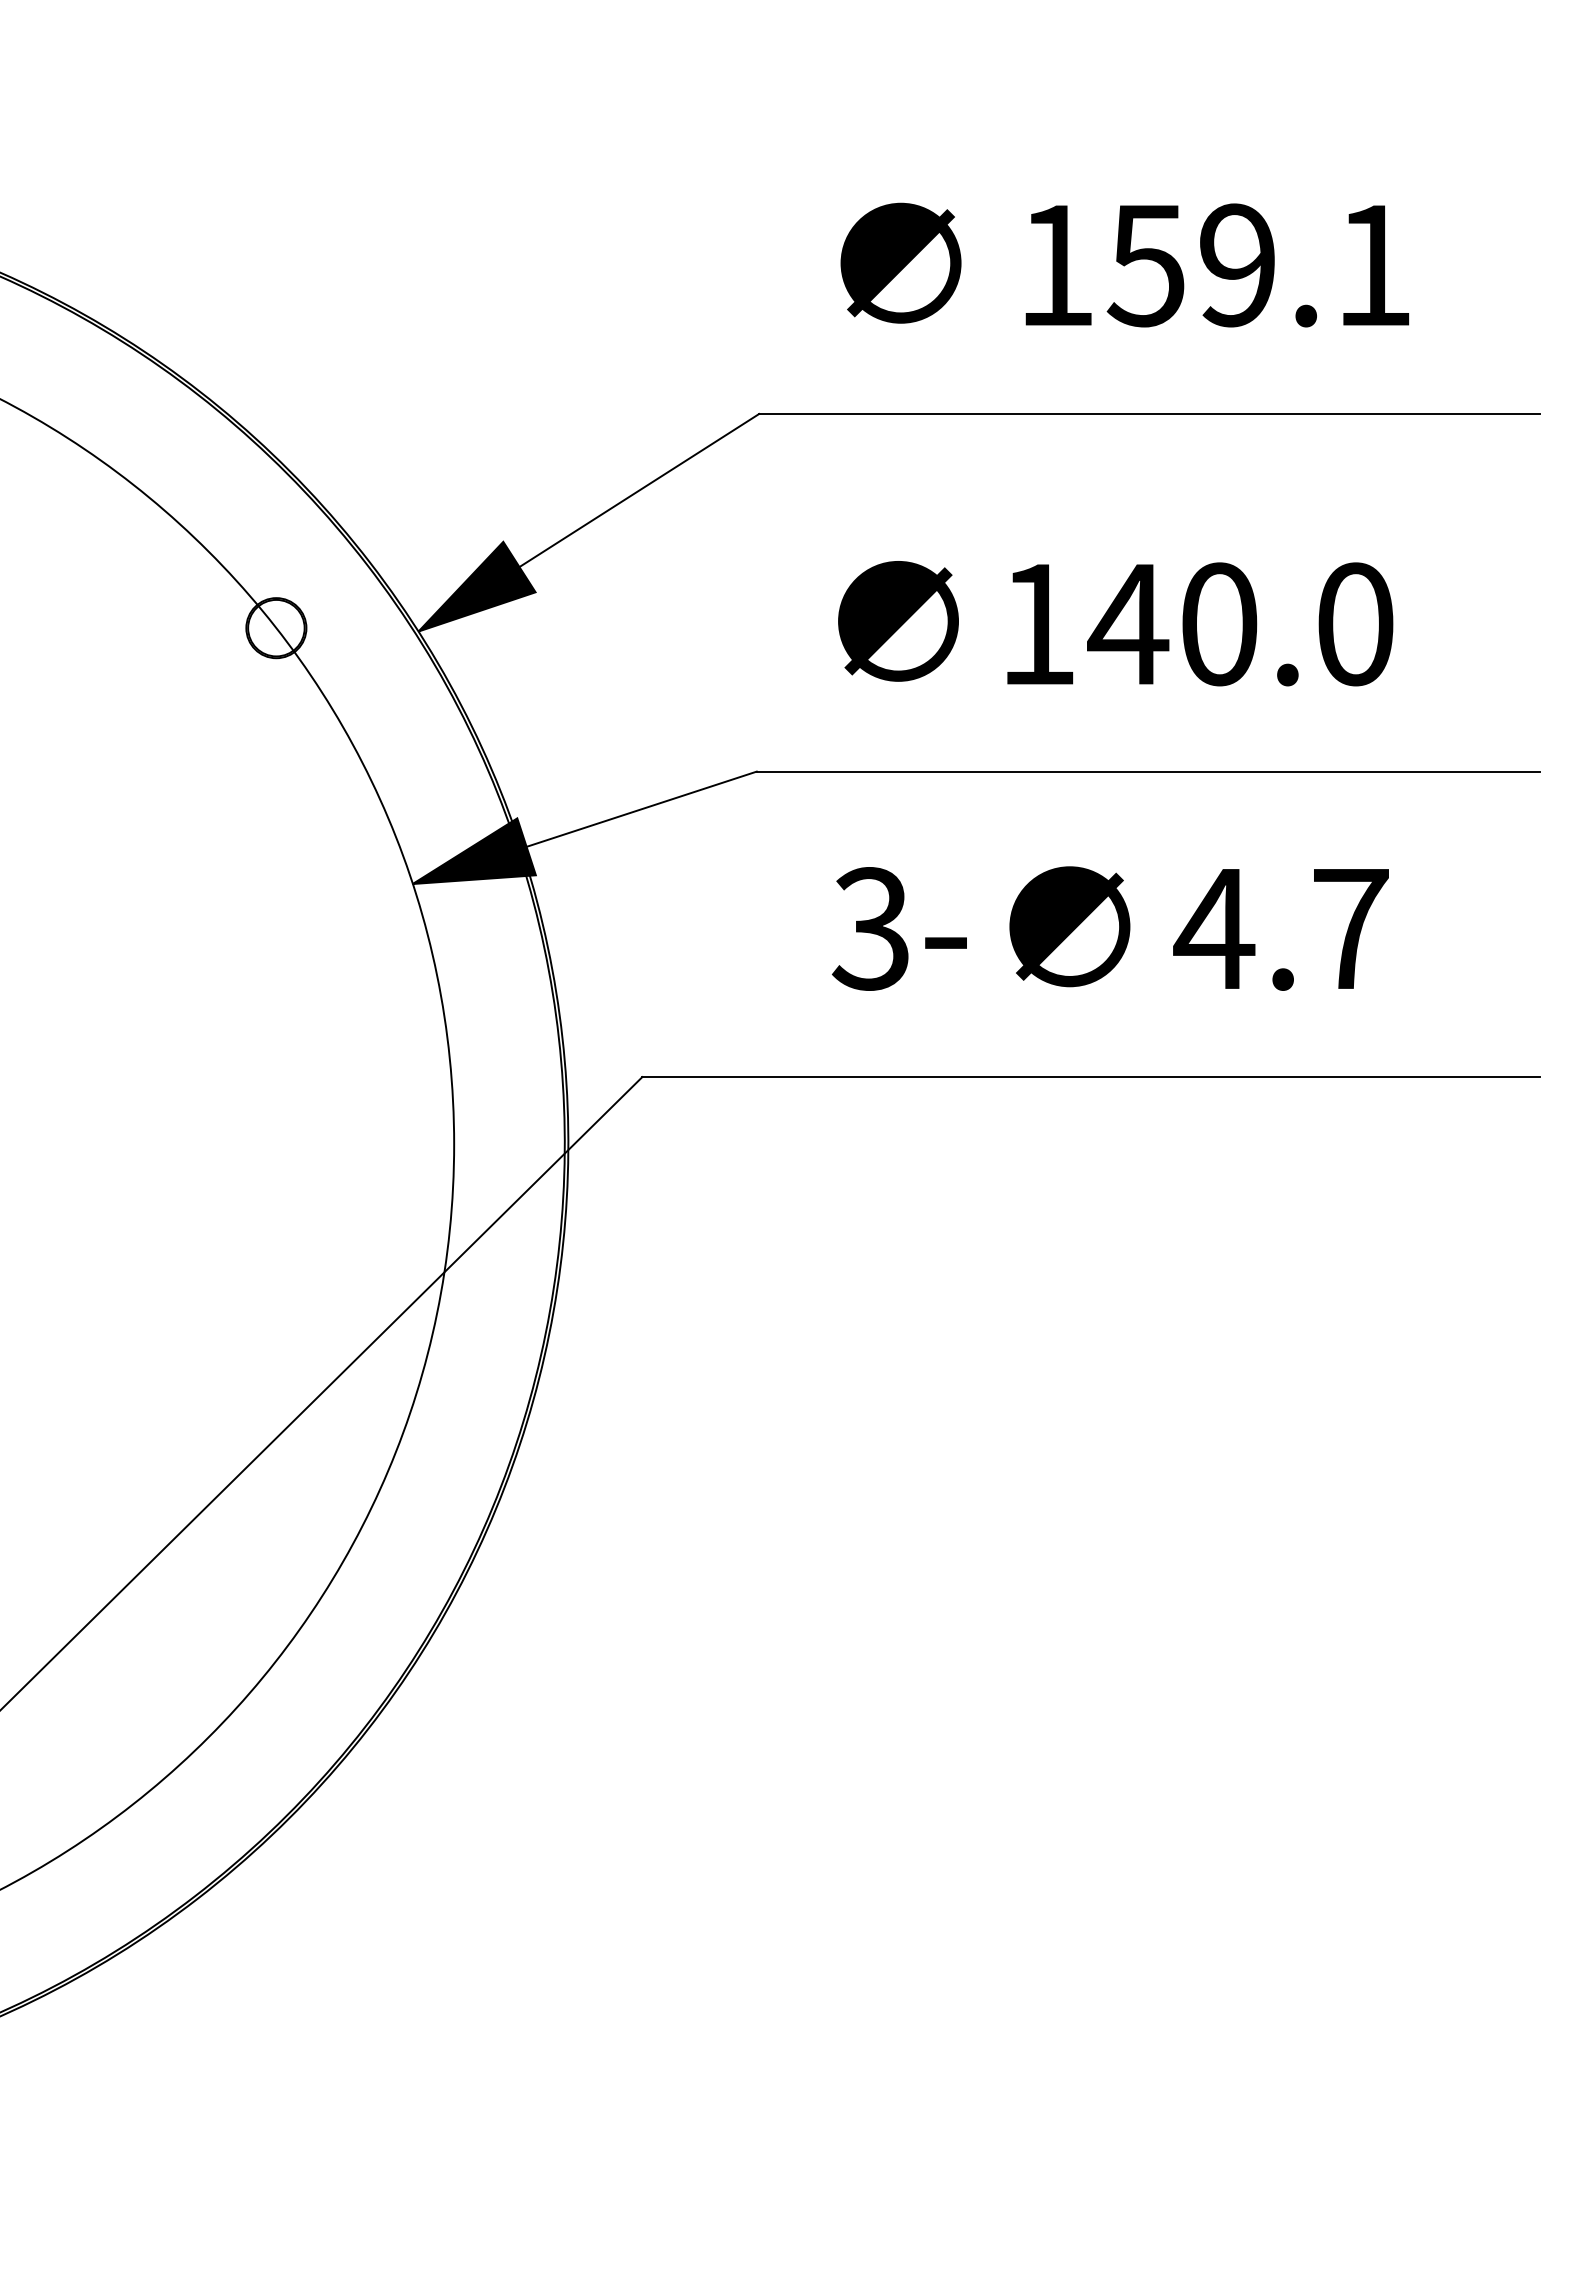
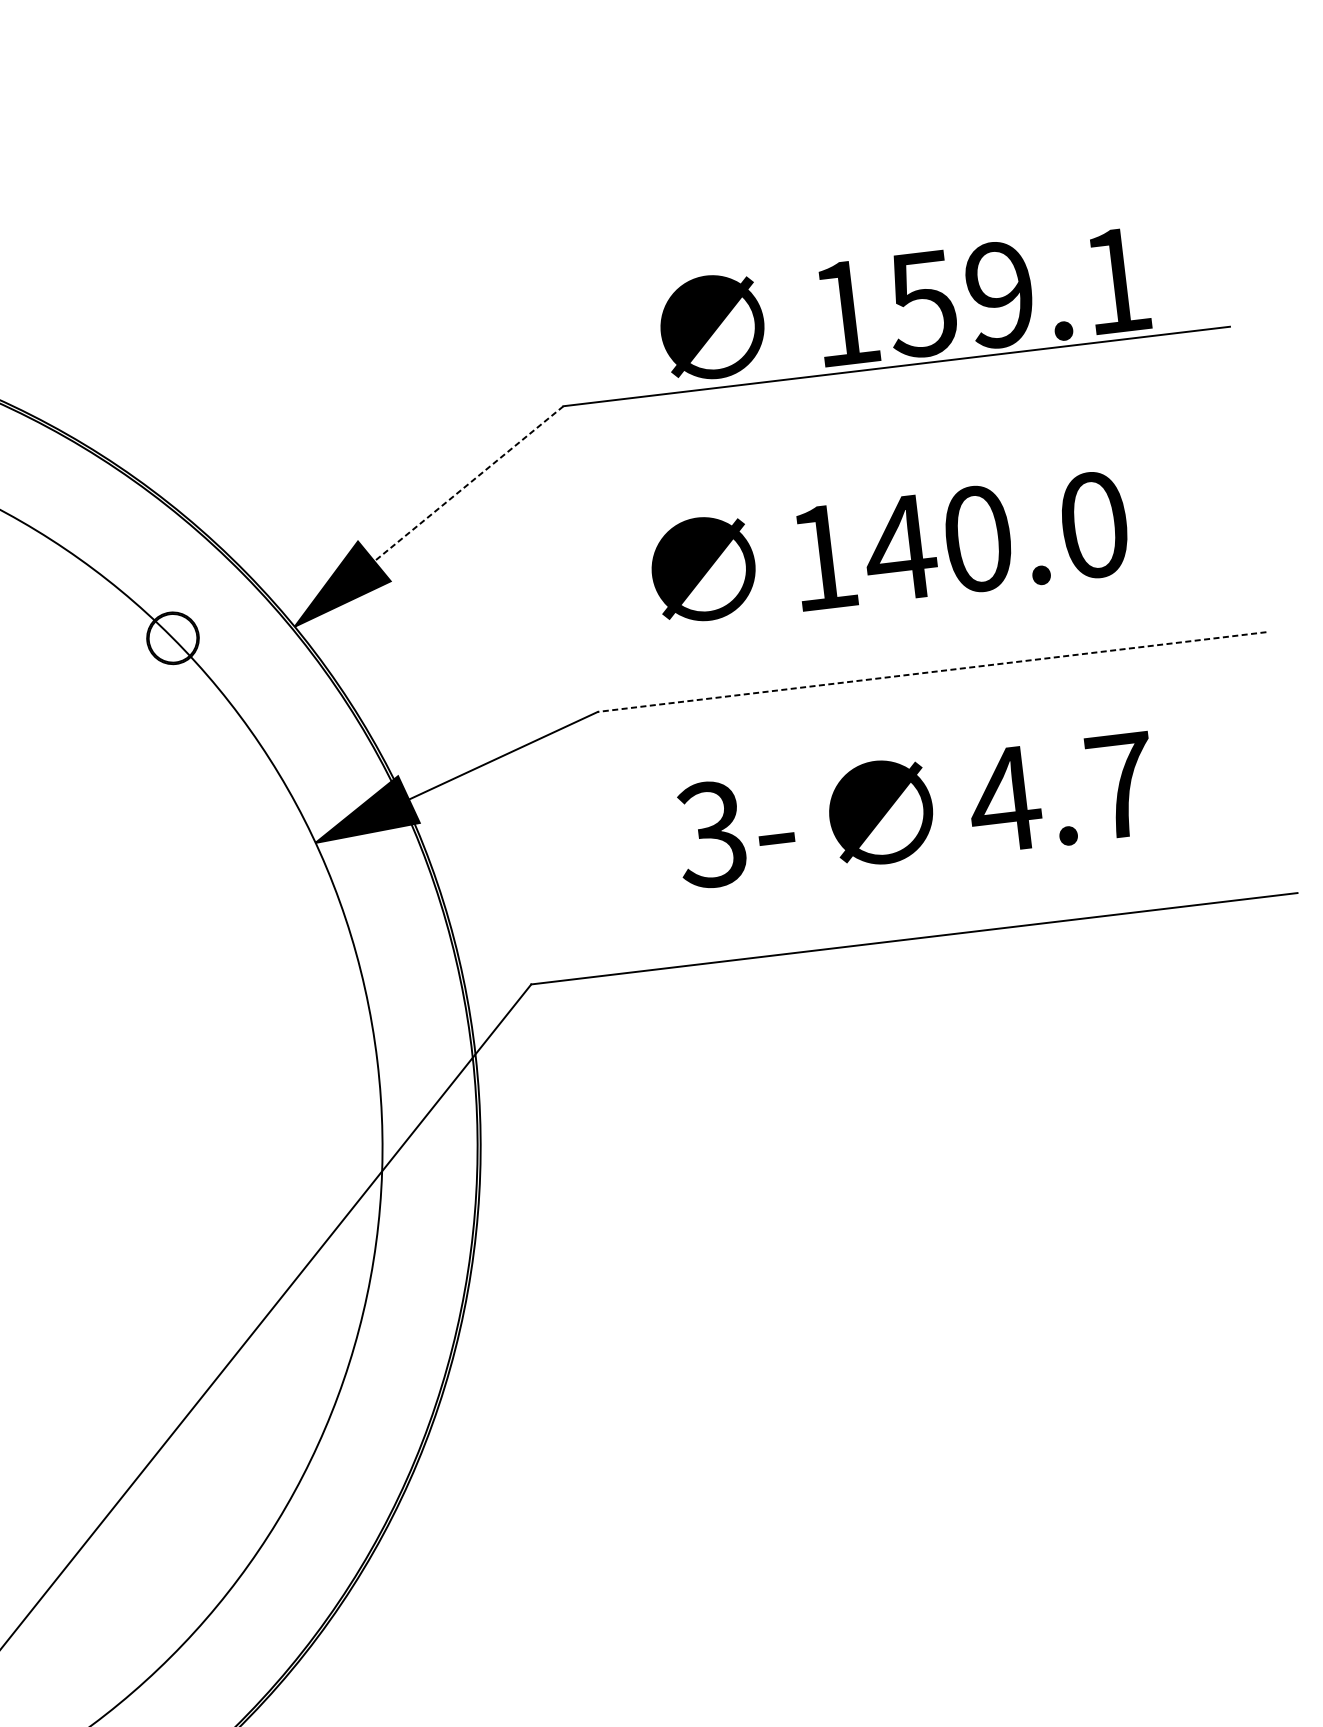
text: (1124, 264) -> (903, 305), moved
line: (638, 490) -> (468, 483), solid -> dashed
line: (1147, 771) -> (931, 672), solid -> dashed

